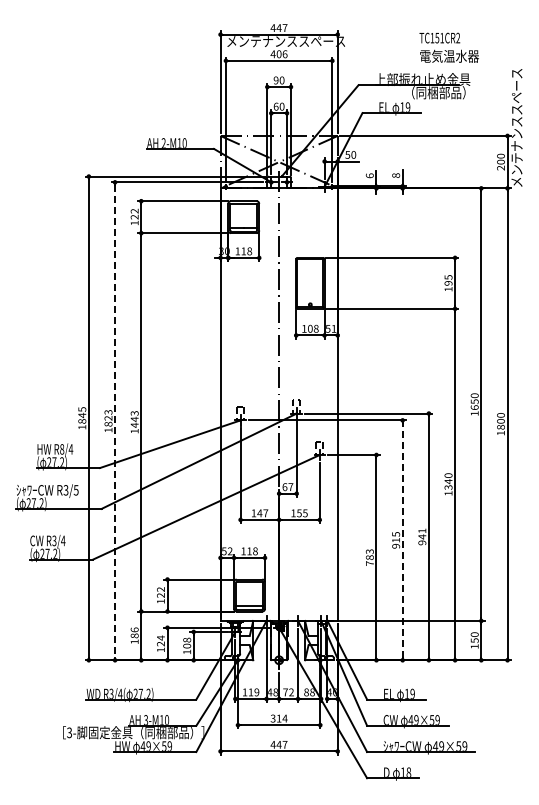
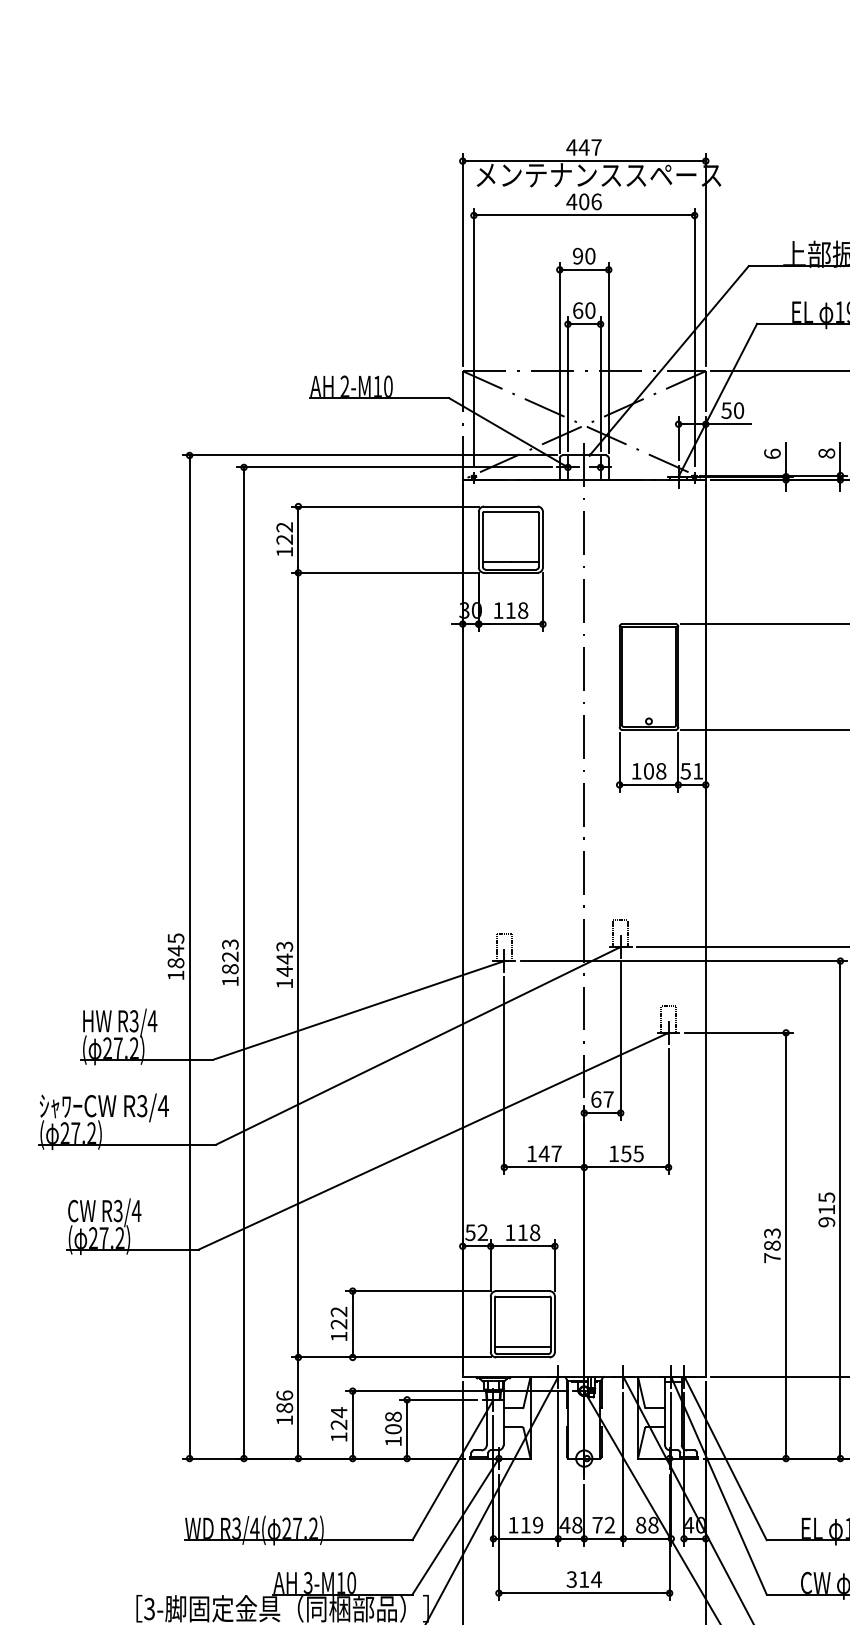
line: (115, 421) -> (244, 963), dashed -> solid
text: (62, 449) -> (134, 1021), R8/4 -> R3/4
text: (75, 490) -> (161, 1106), R3/5 -> R3/4
line: (402, 539) -> (840, 1208), dashed -> solid

